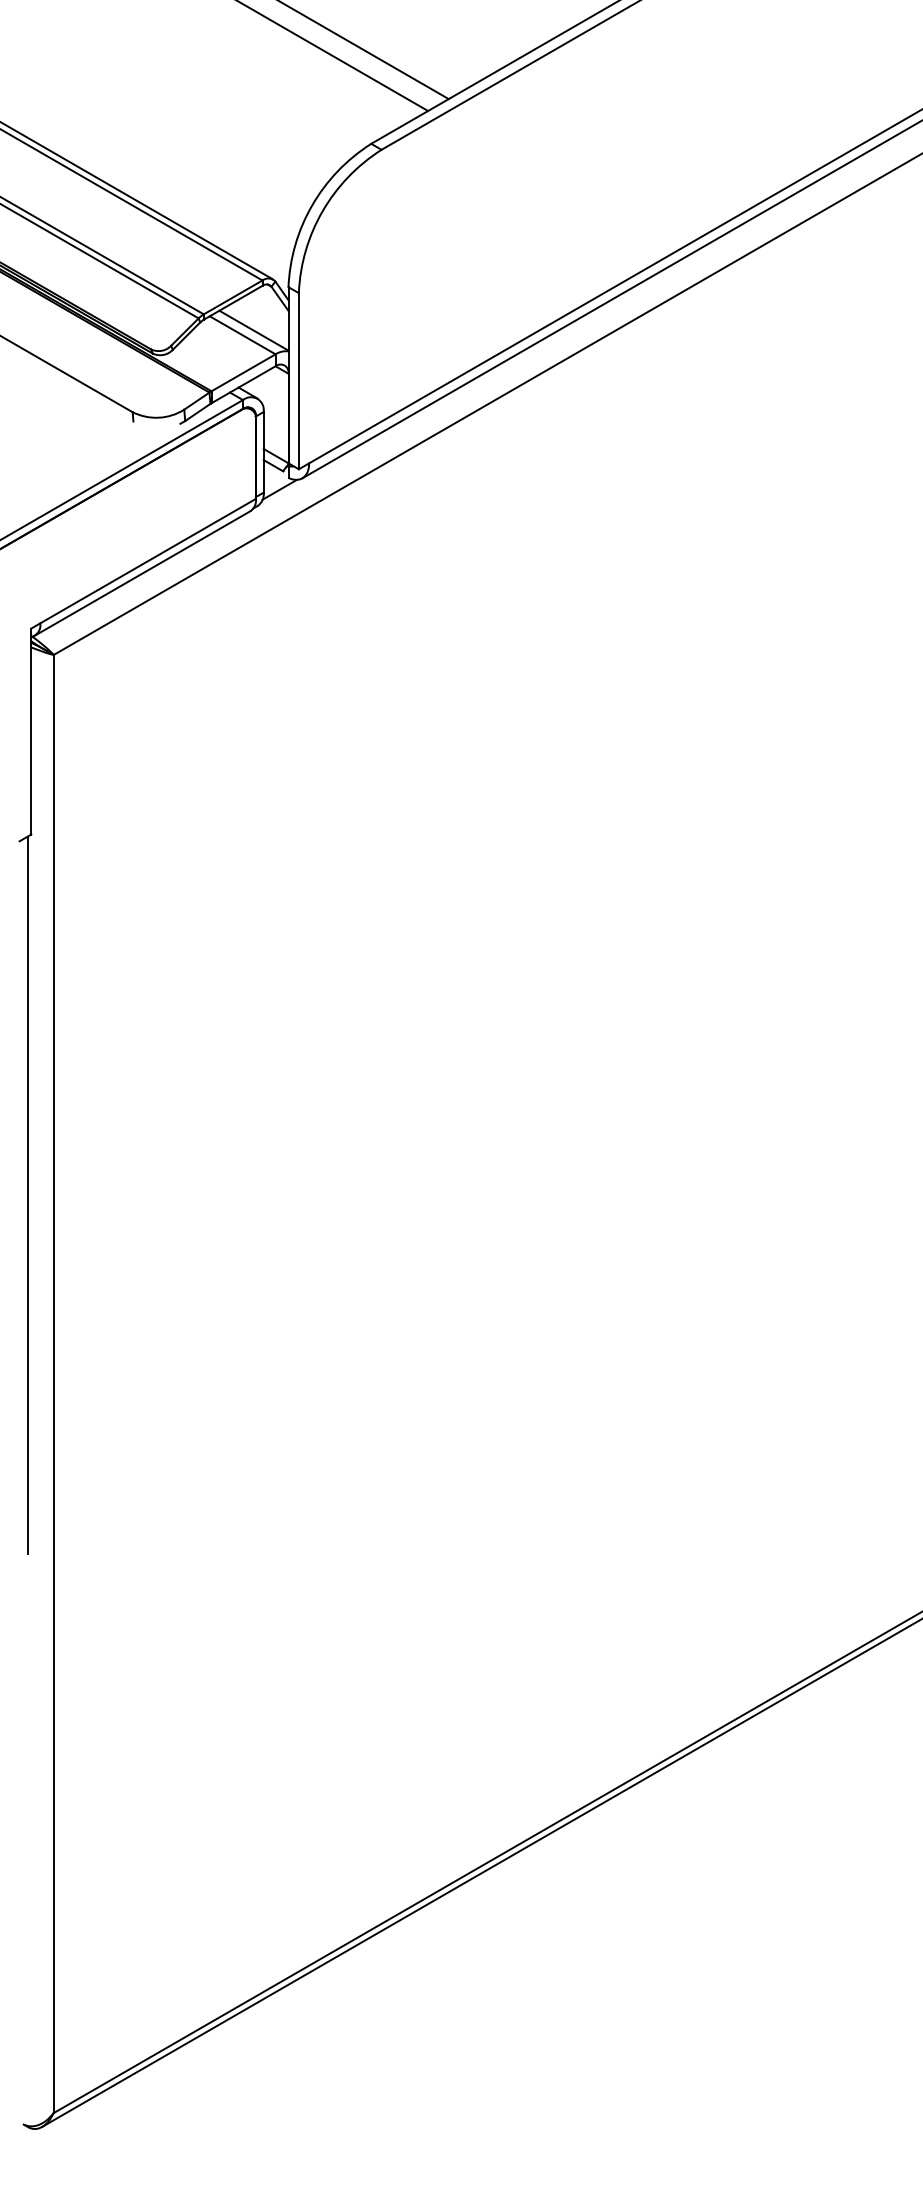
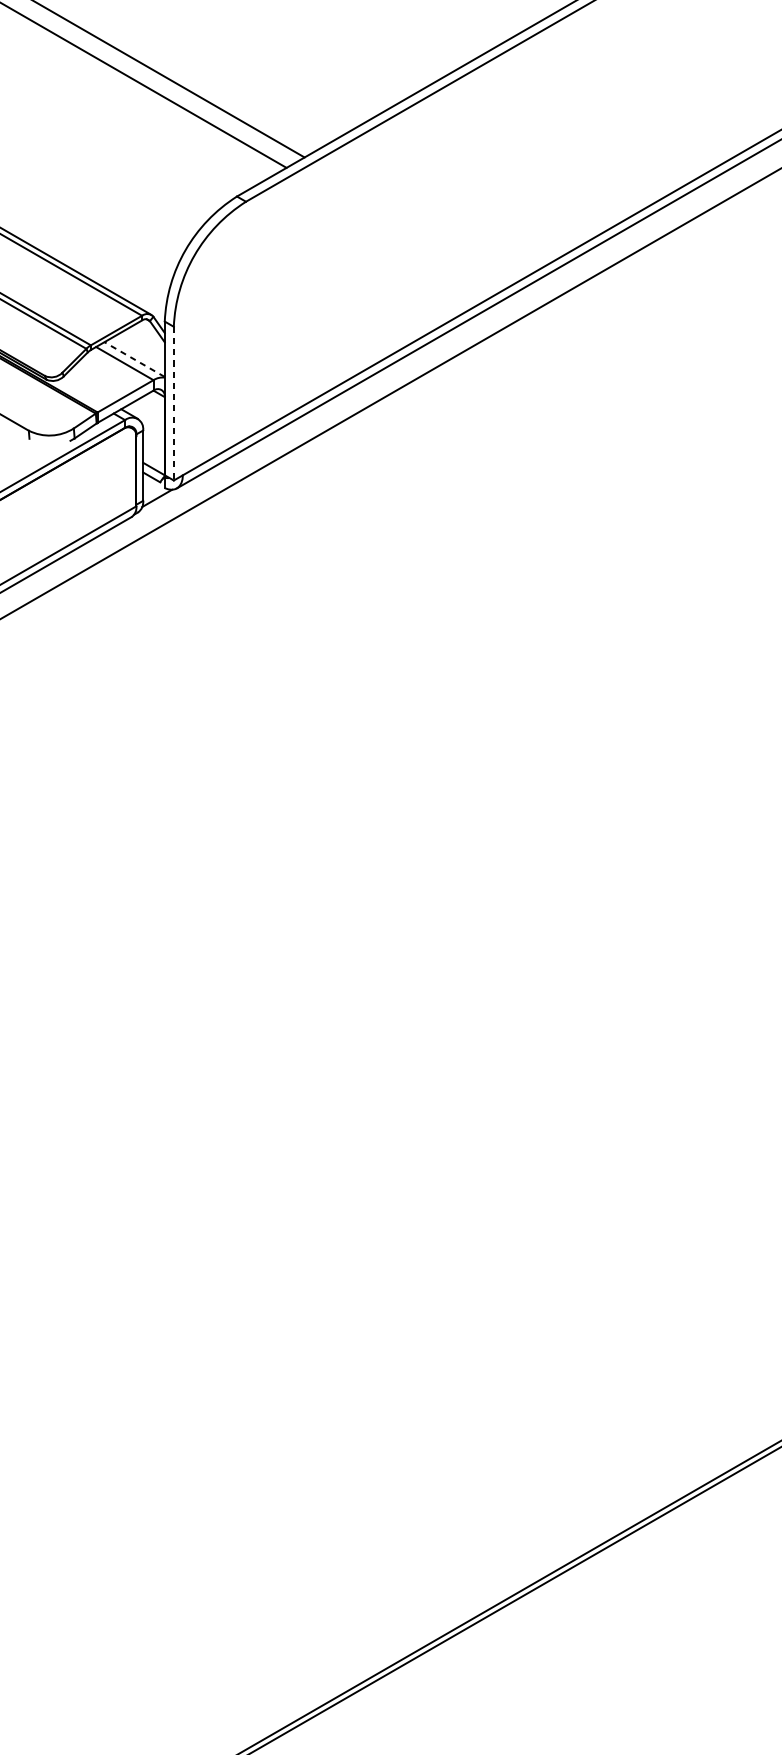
line: (253, 330) -> (134, 359), solid -> dashed
line: (298, 381) -> (173, 403), solid -> dashed

